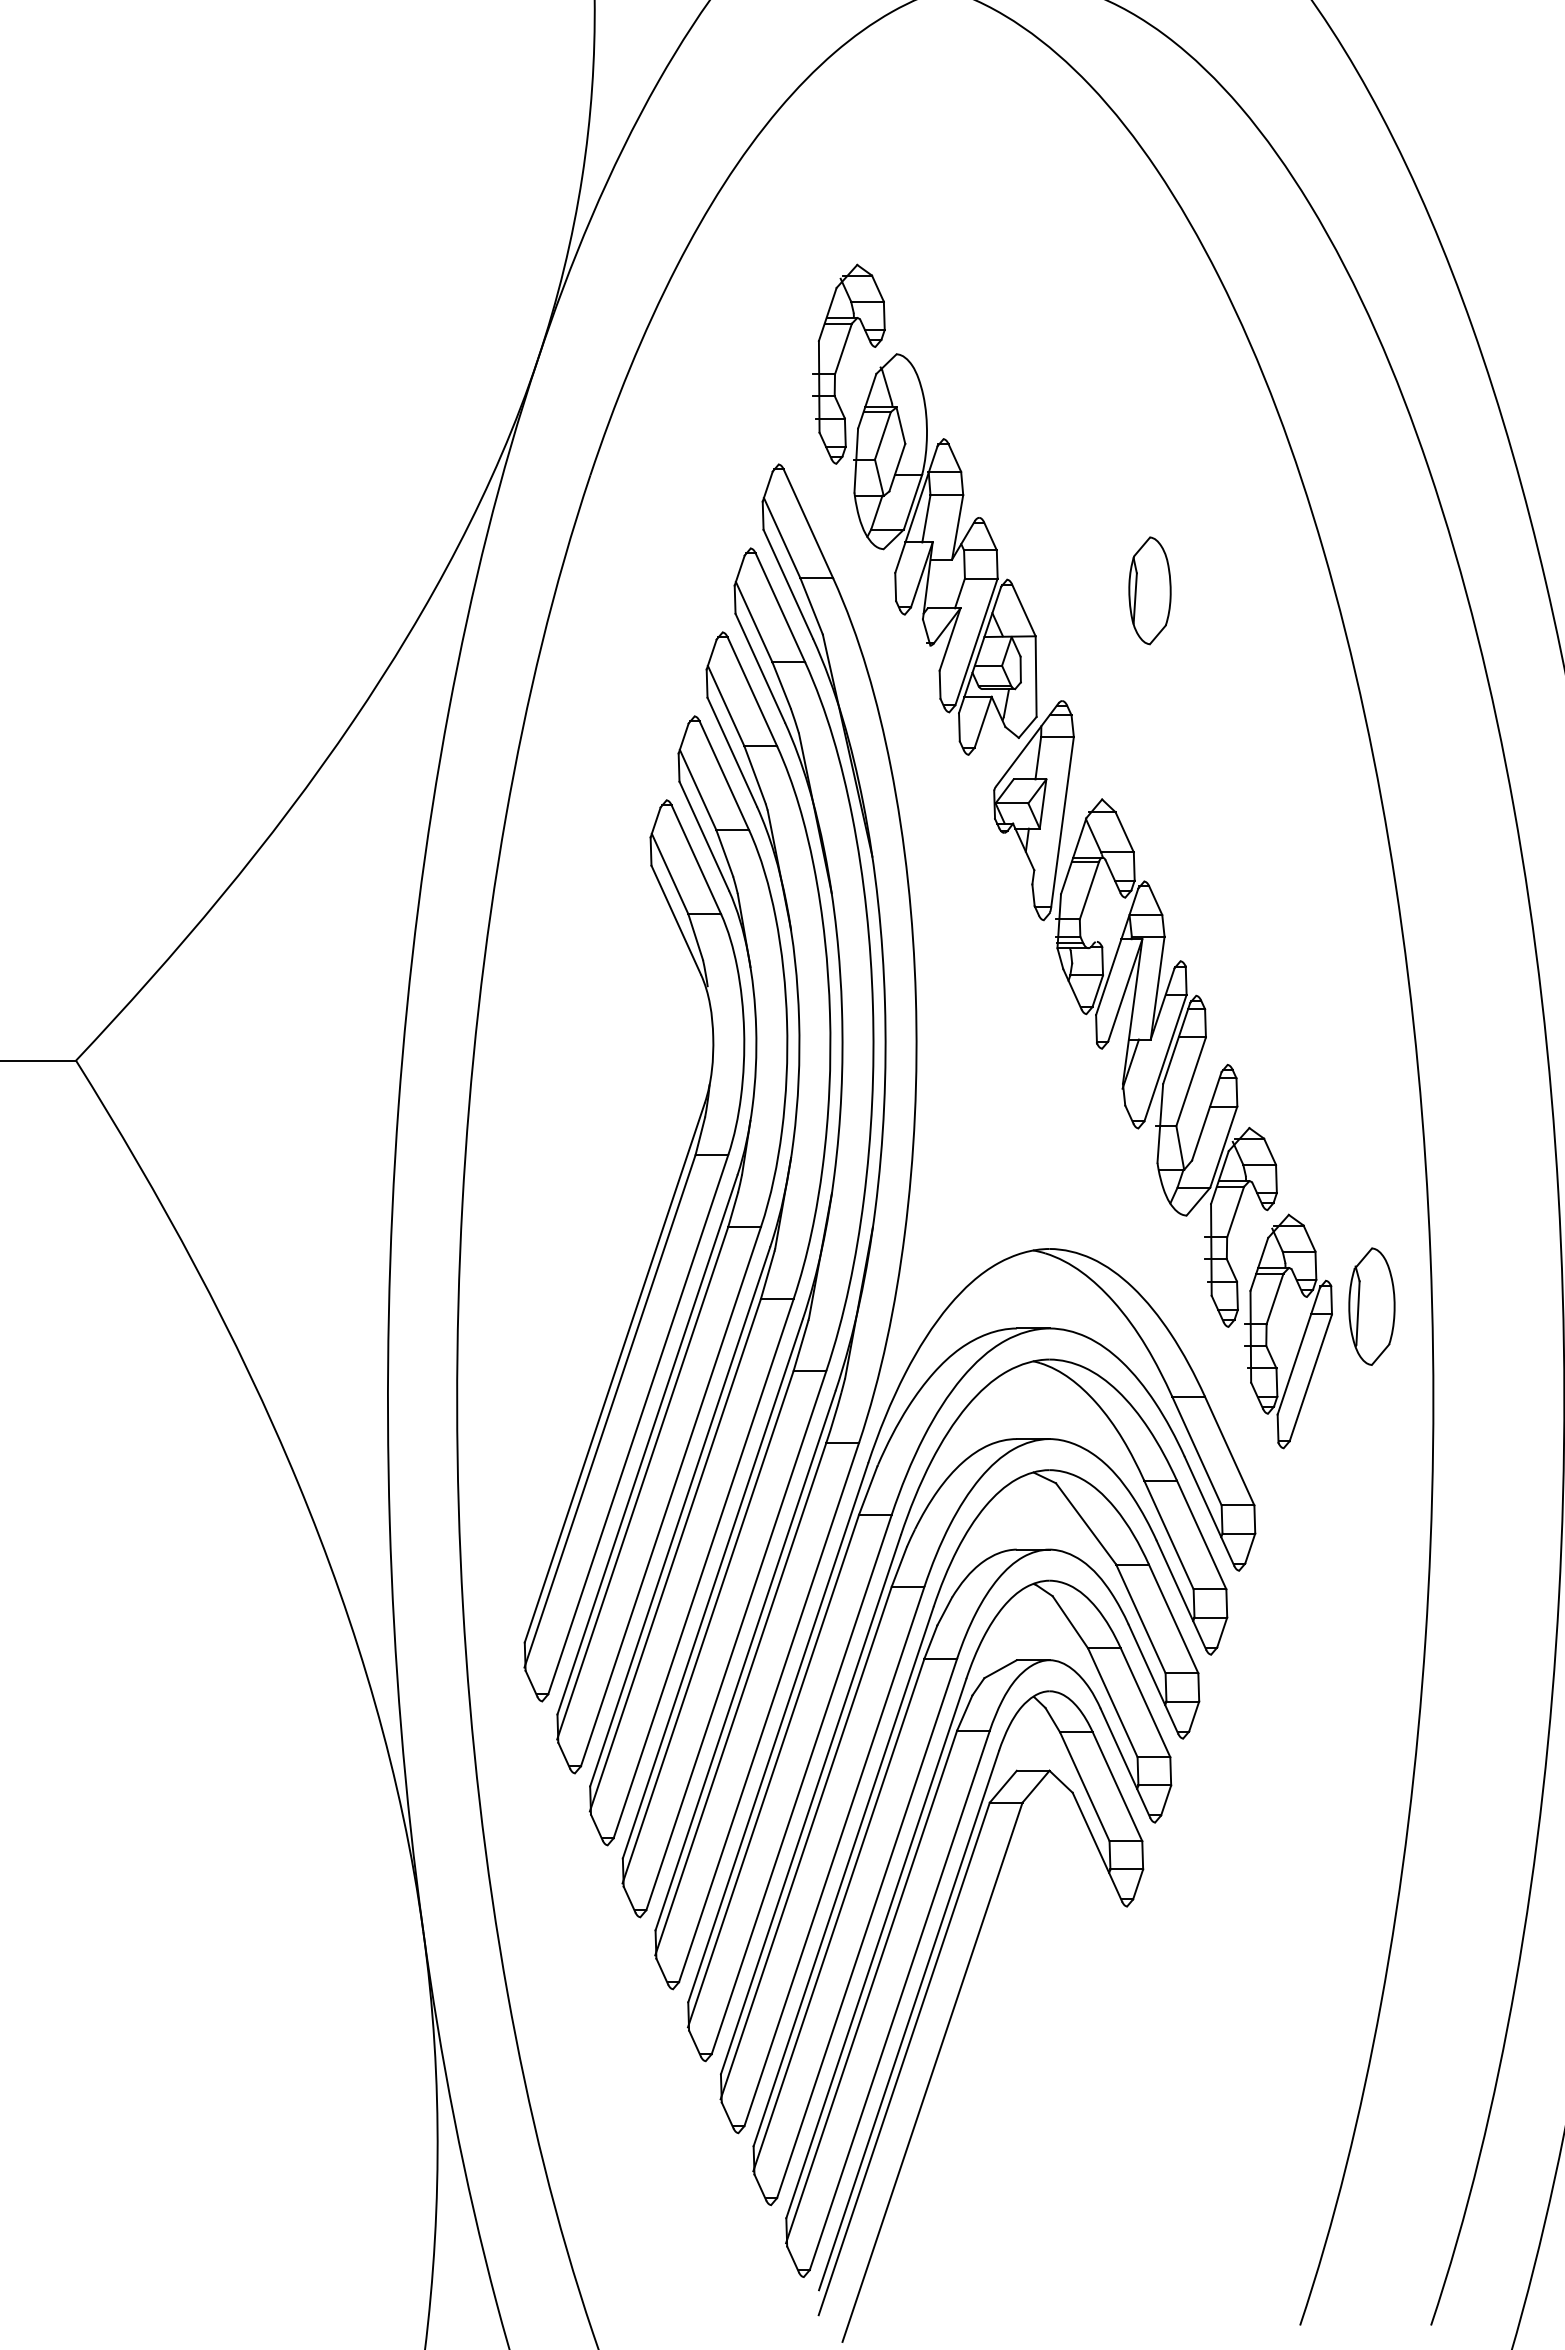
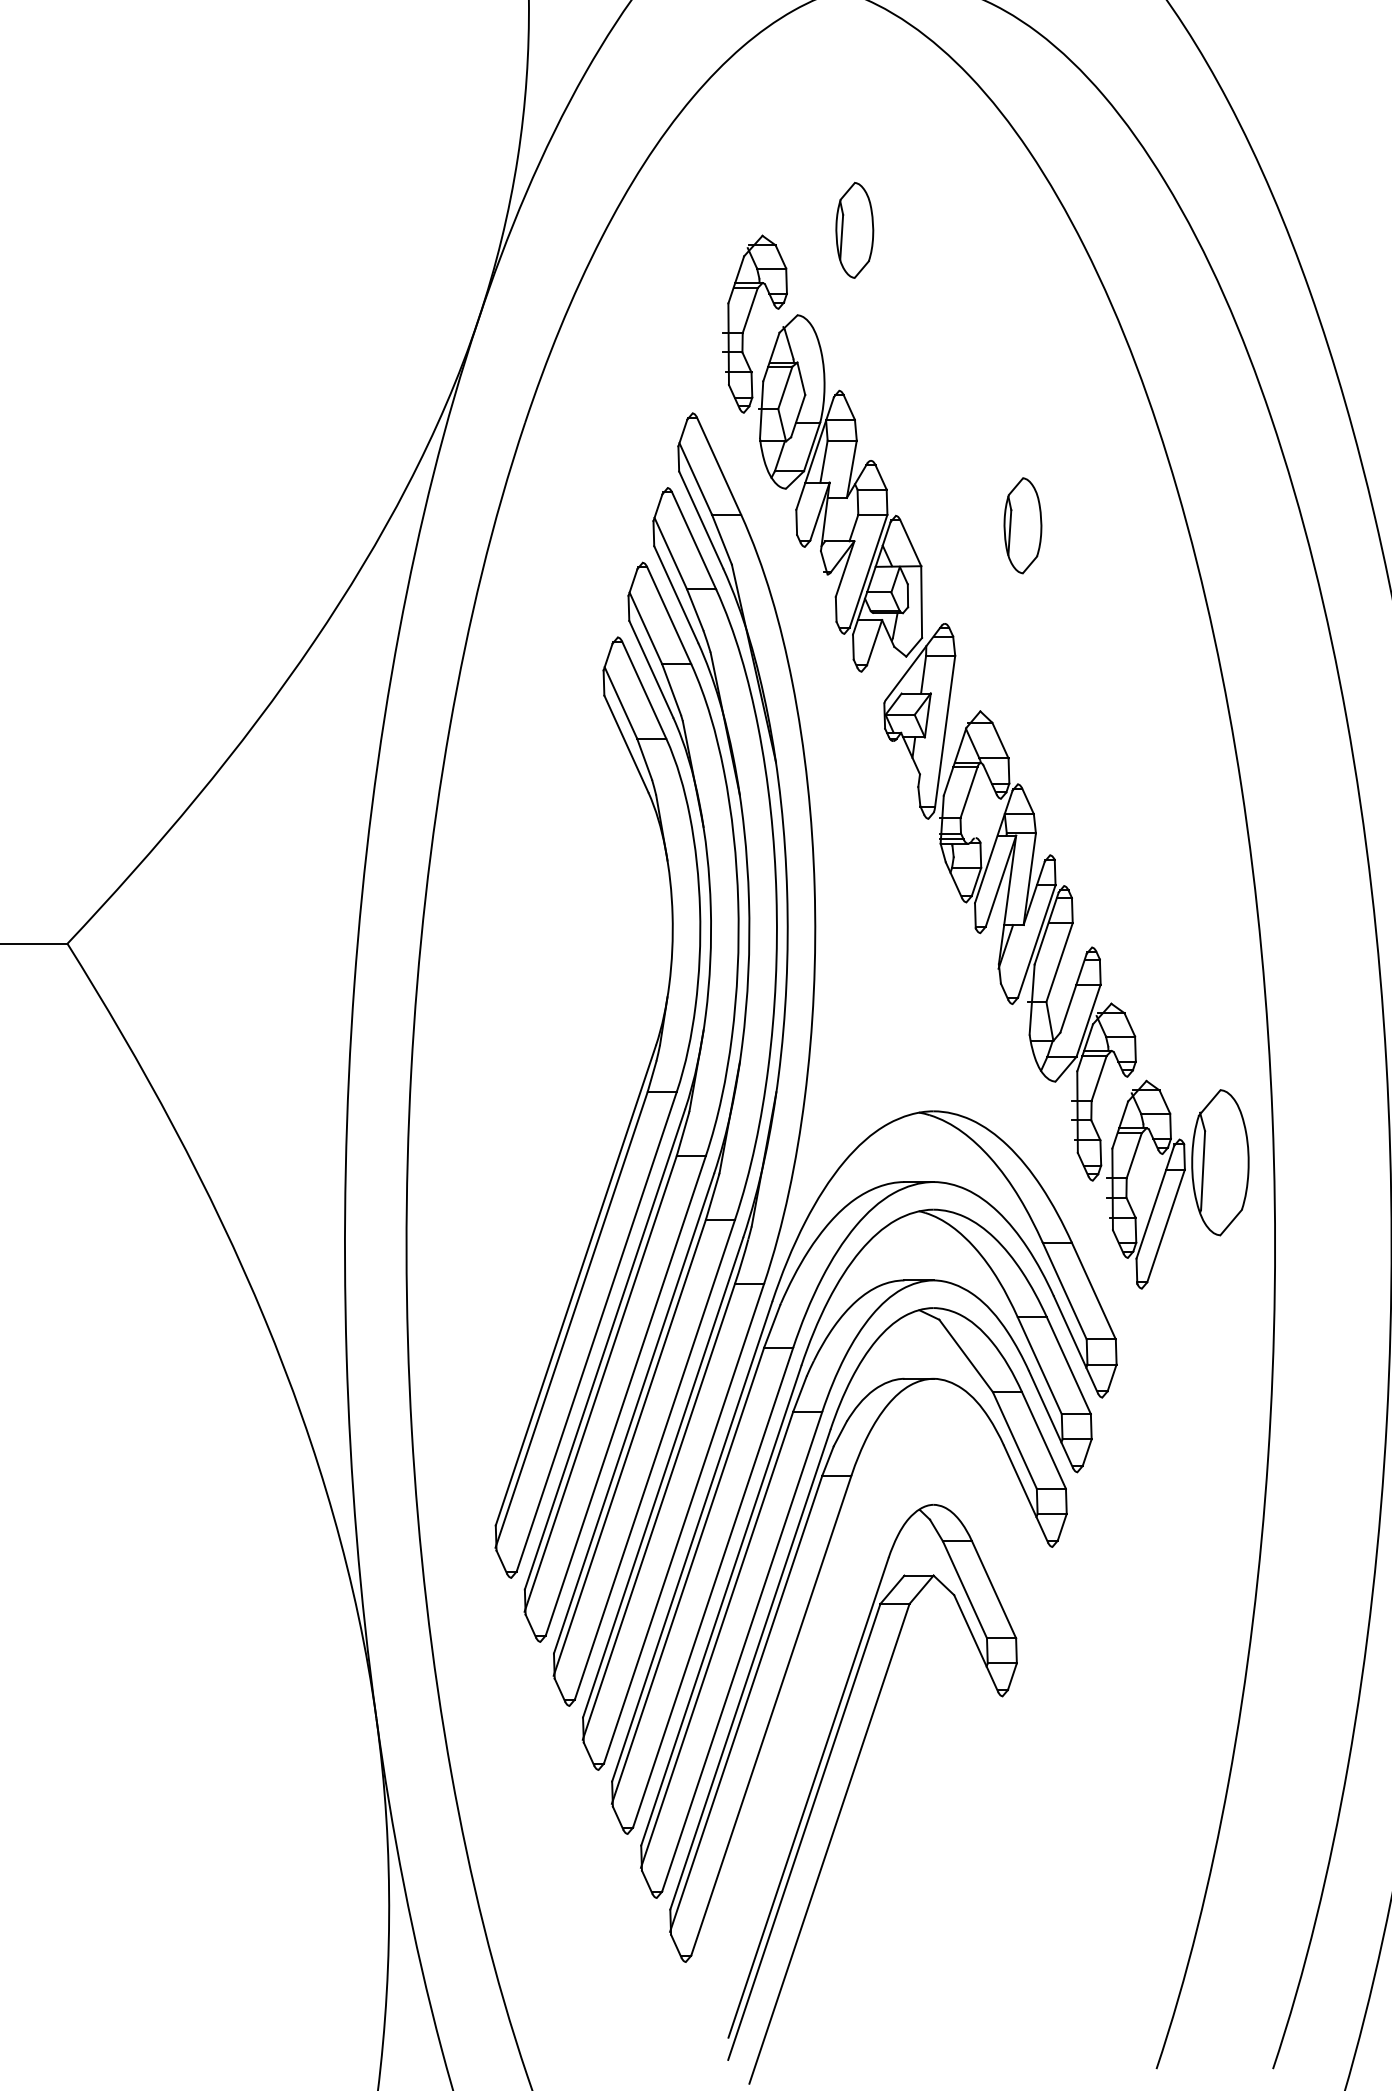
part: (960, 258) -> (854, 230), added
part: (652, 1256) -> (580, 1118), removed
part: (1371, 1306) -> (1220, 1162), size x1.4
part: (930, 1912) -> (827, 1701), removed

